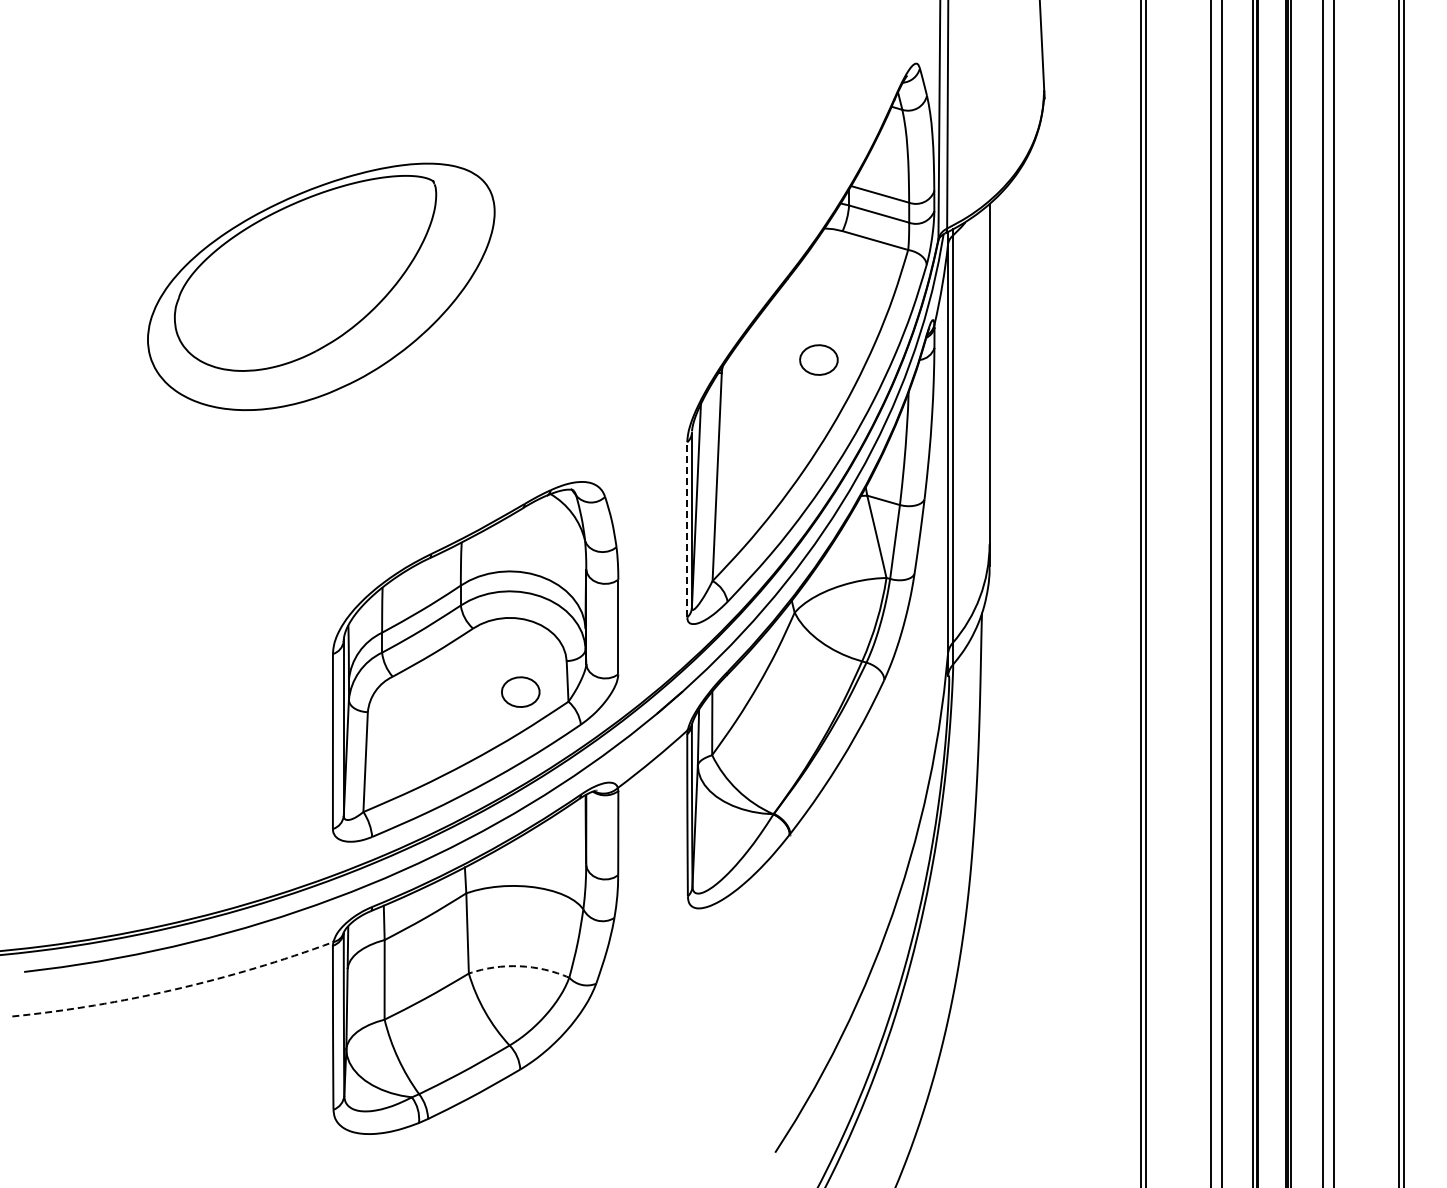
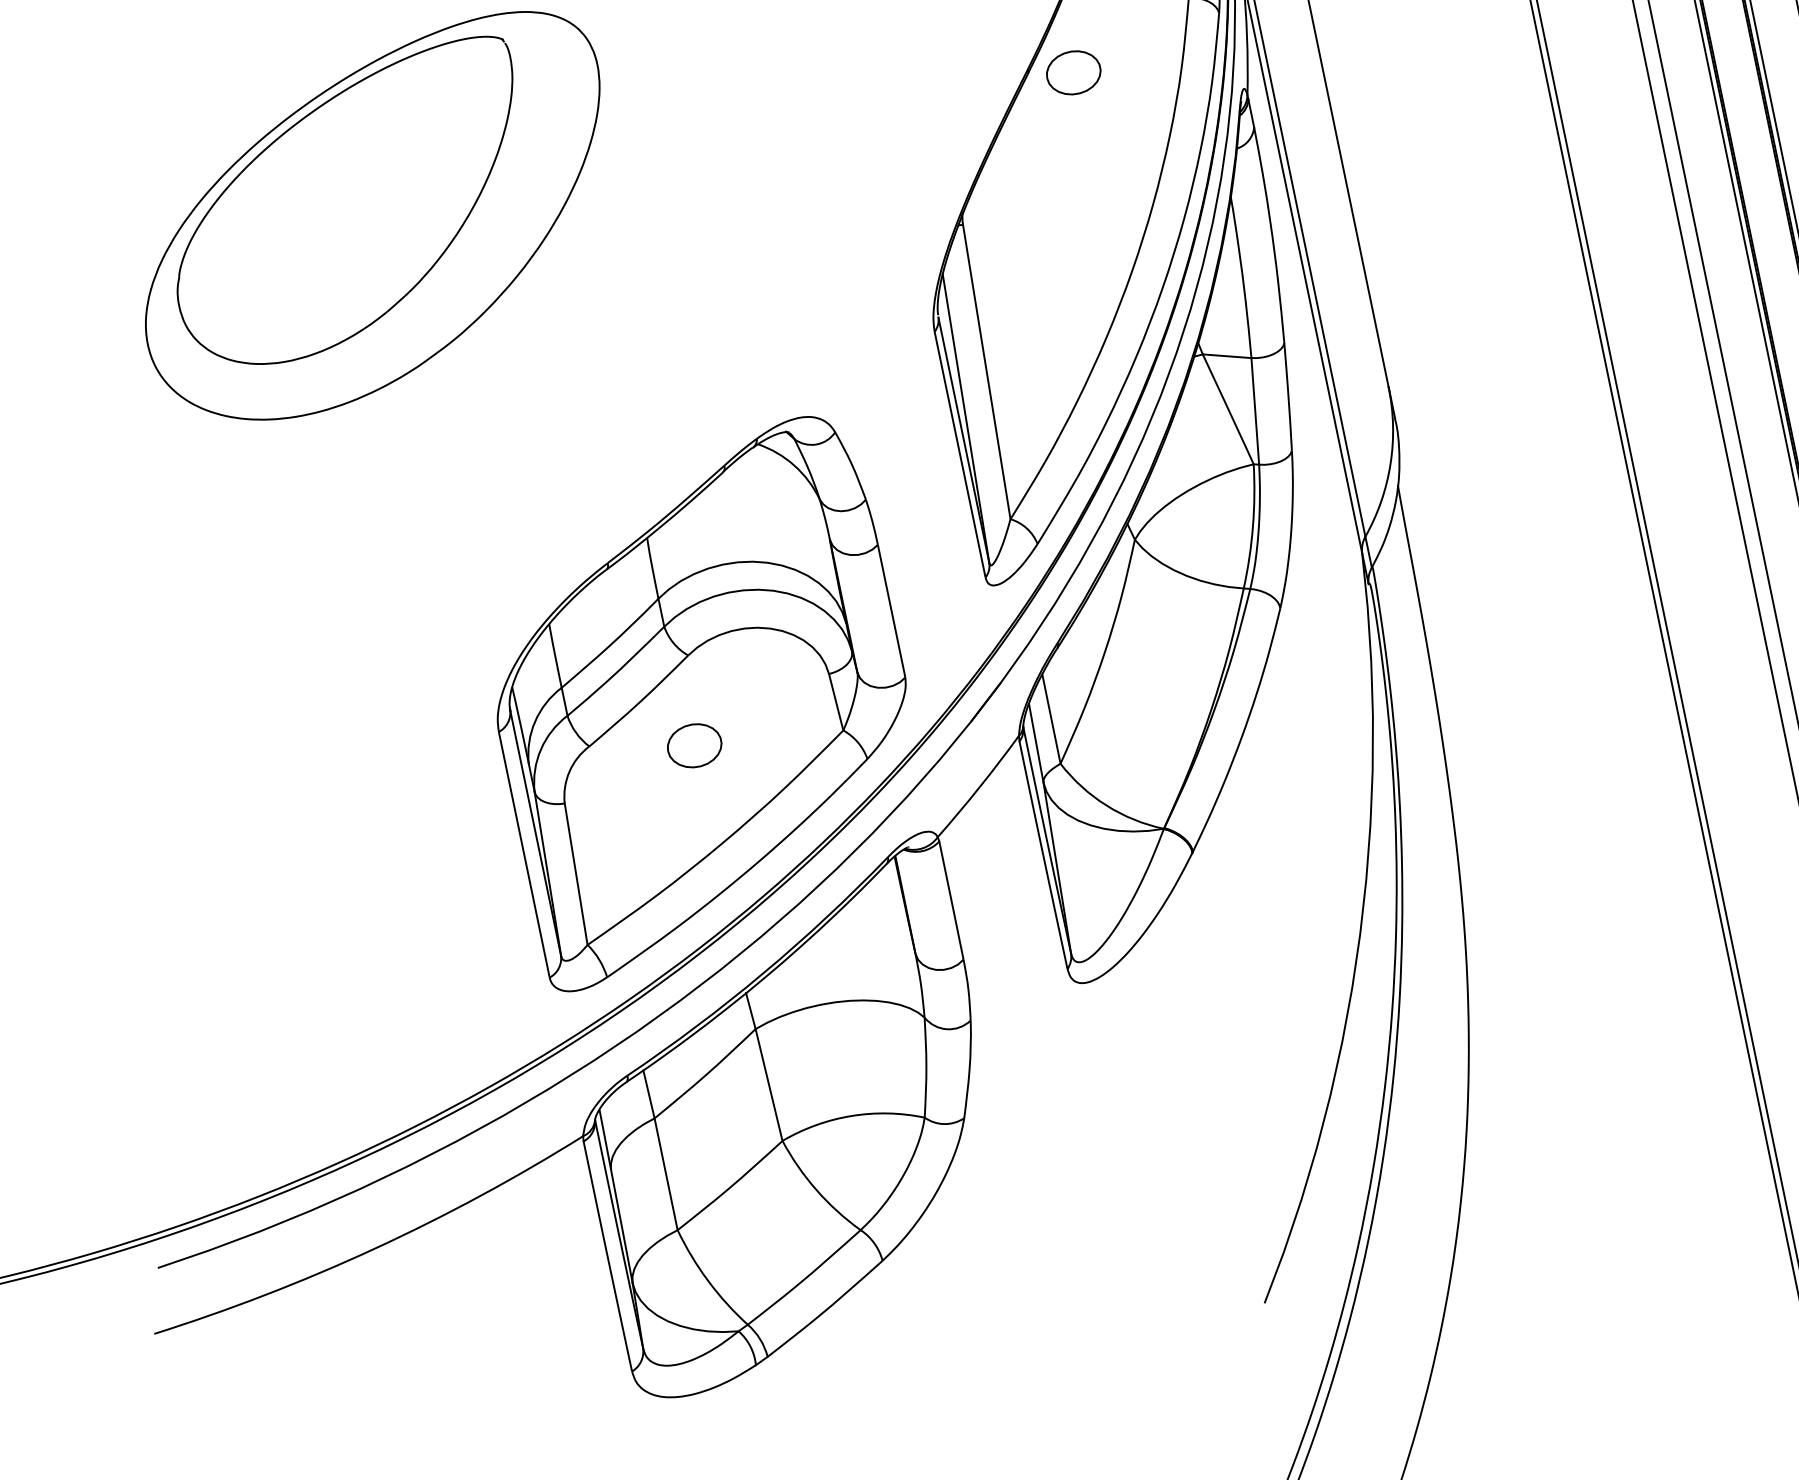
part: (818, 359) -> (1072, 72), moved
line: (687, 529) -> (960, 454), dashed -> solid
part: (520, 691) -> (694, 744), moved
arc: (519, 966) -> (851, 1116), dashed -> solid
arc: (175, 989) -> (375, 1248), dashed -> solid

